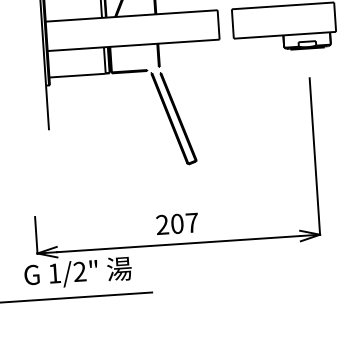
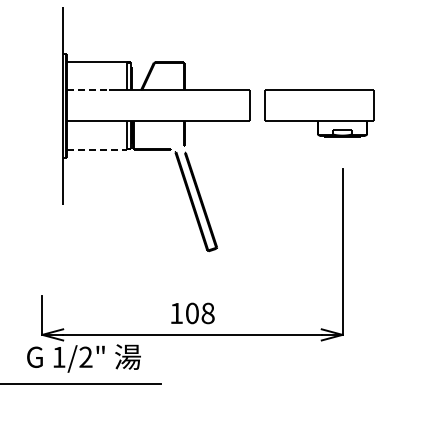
line: (65, 20) -> (88, 90), solid -> dashed
line: (77, 75) -> (97, 149), solid -> dashed
text: (177, 223) -> (192, 313), 207 -> 108

